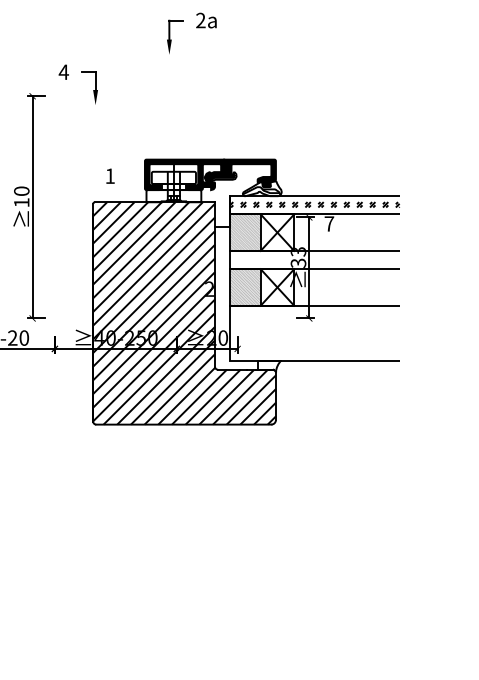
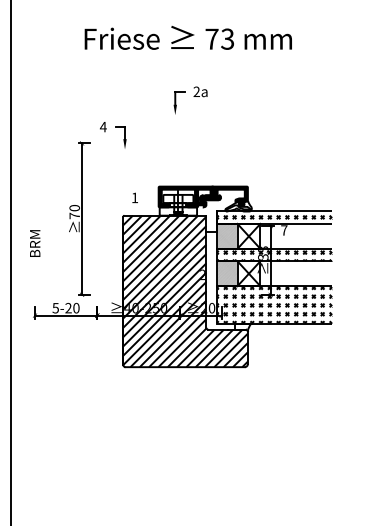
text: (21, 202) -> (74, 215), 10 -> 70
hatch: (314, 260) -> (274, 255), added
hatch: (314, 332) -> (274, 304), added

